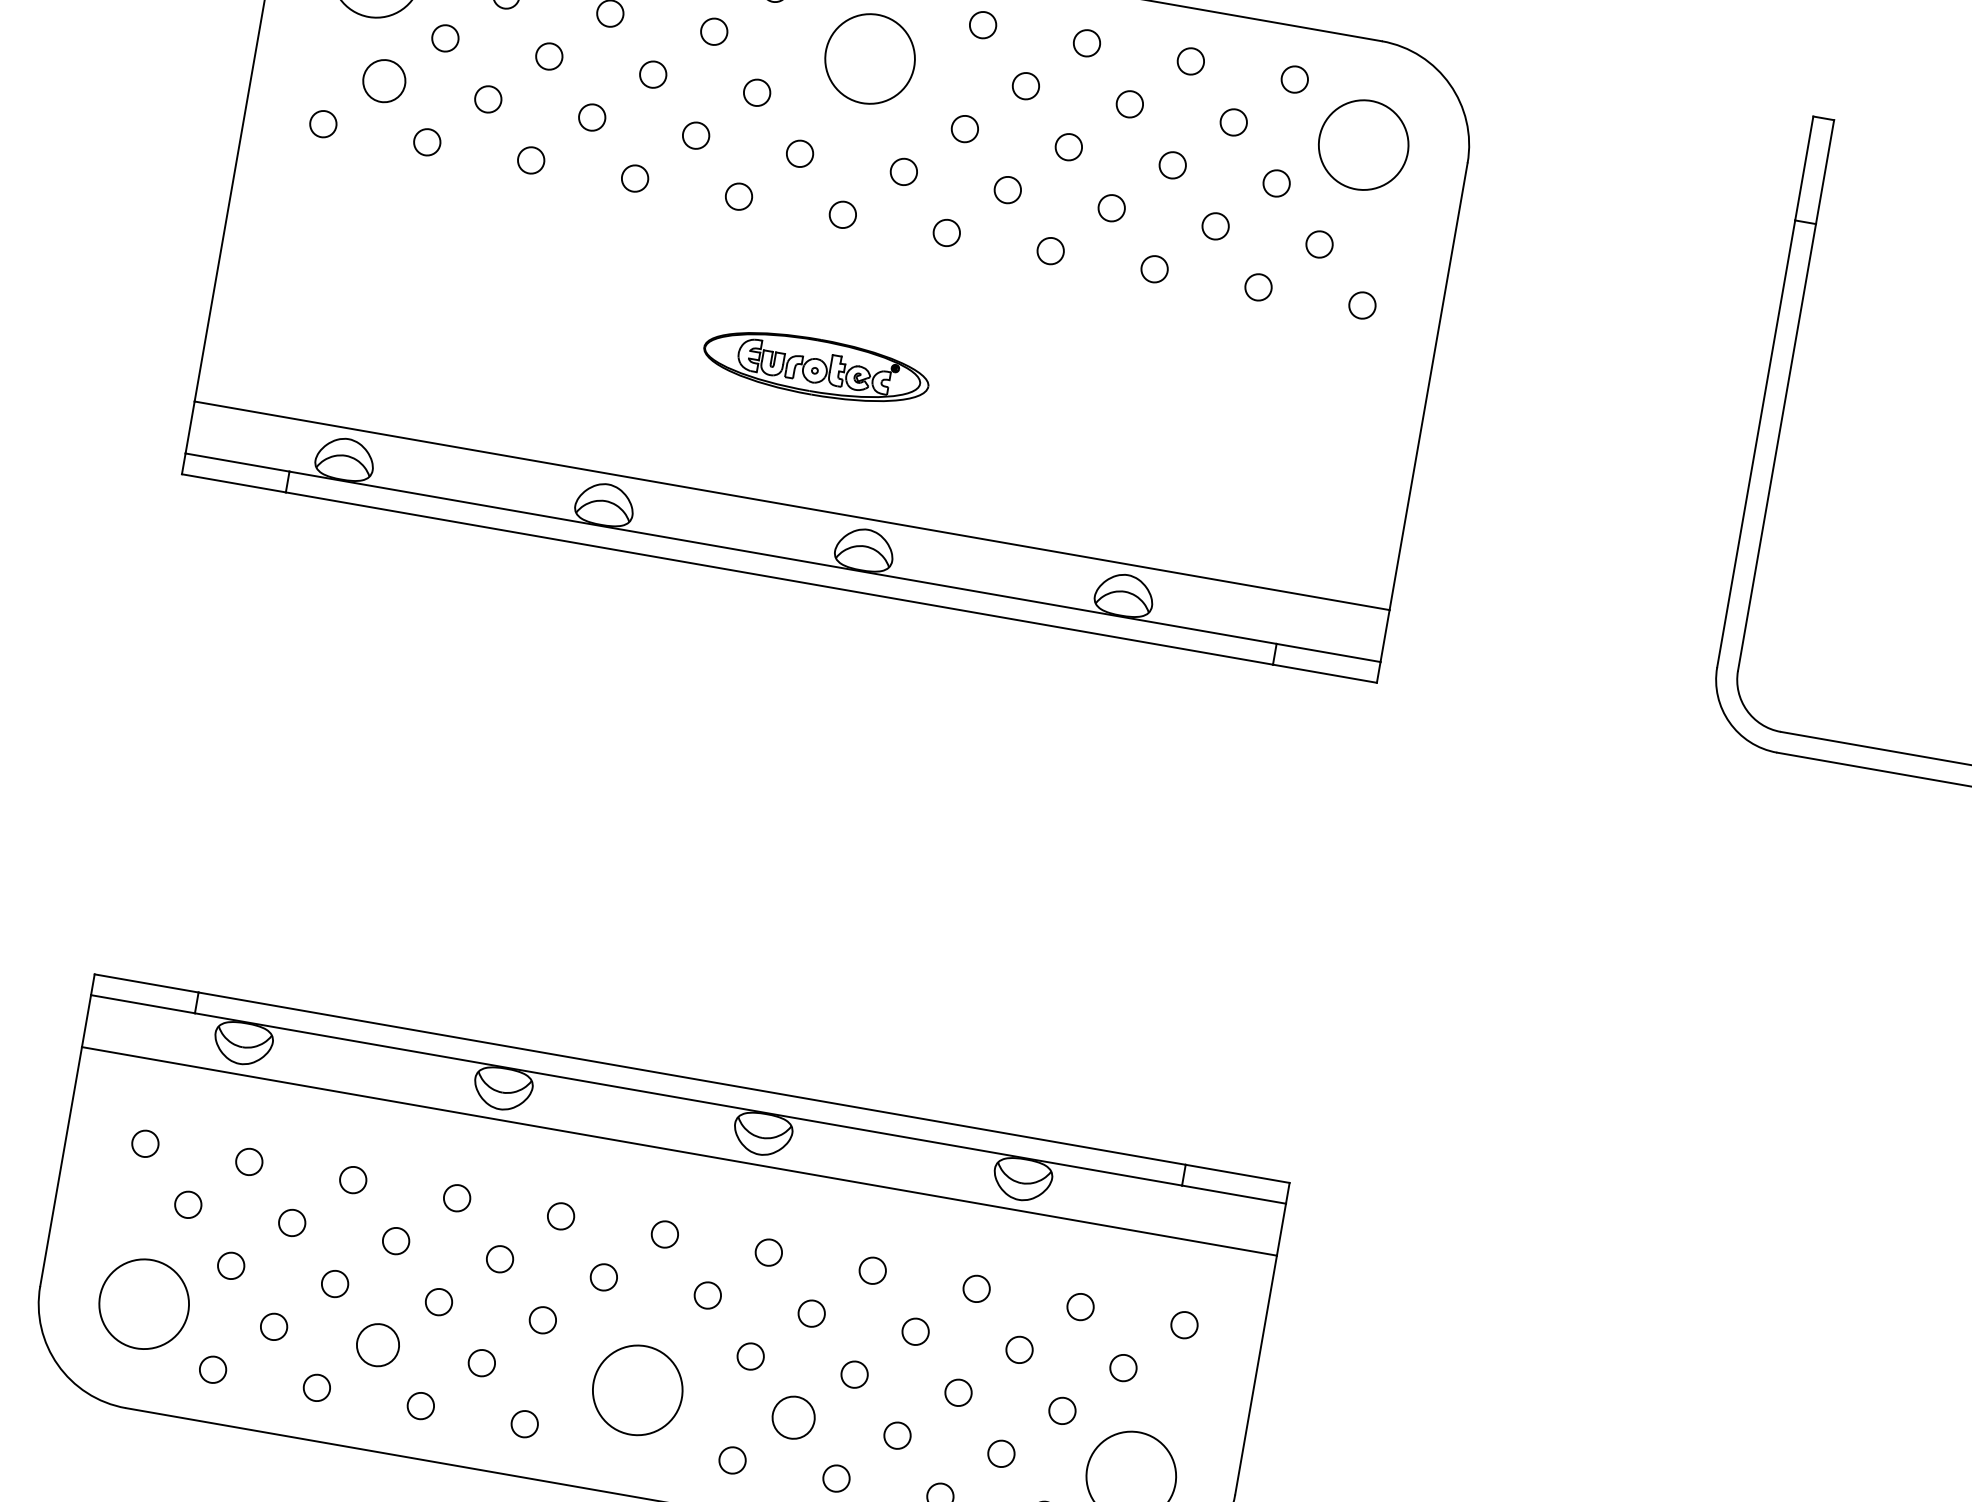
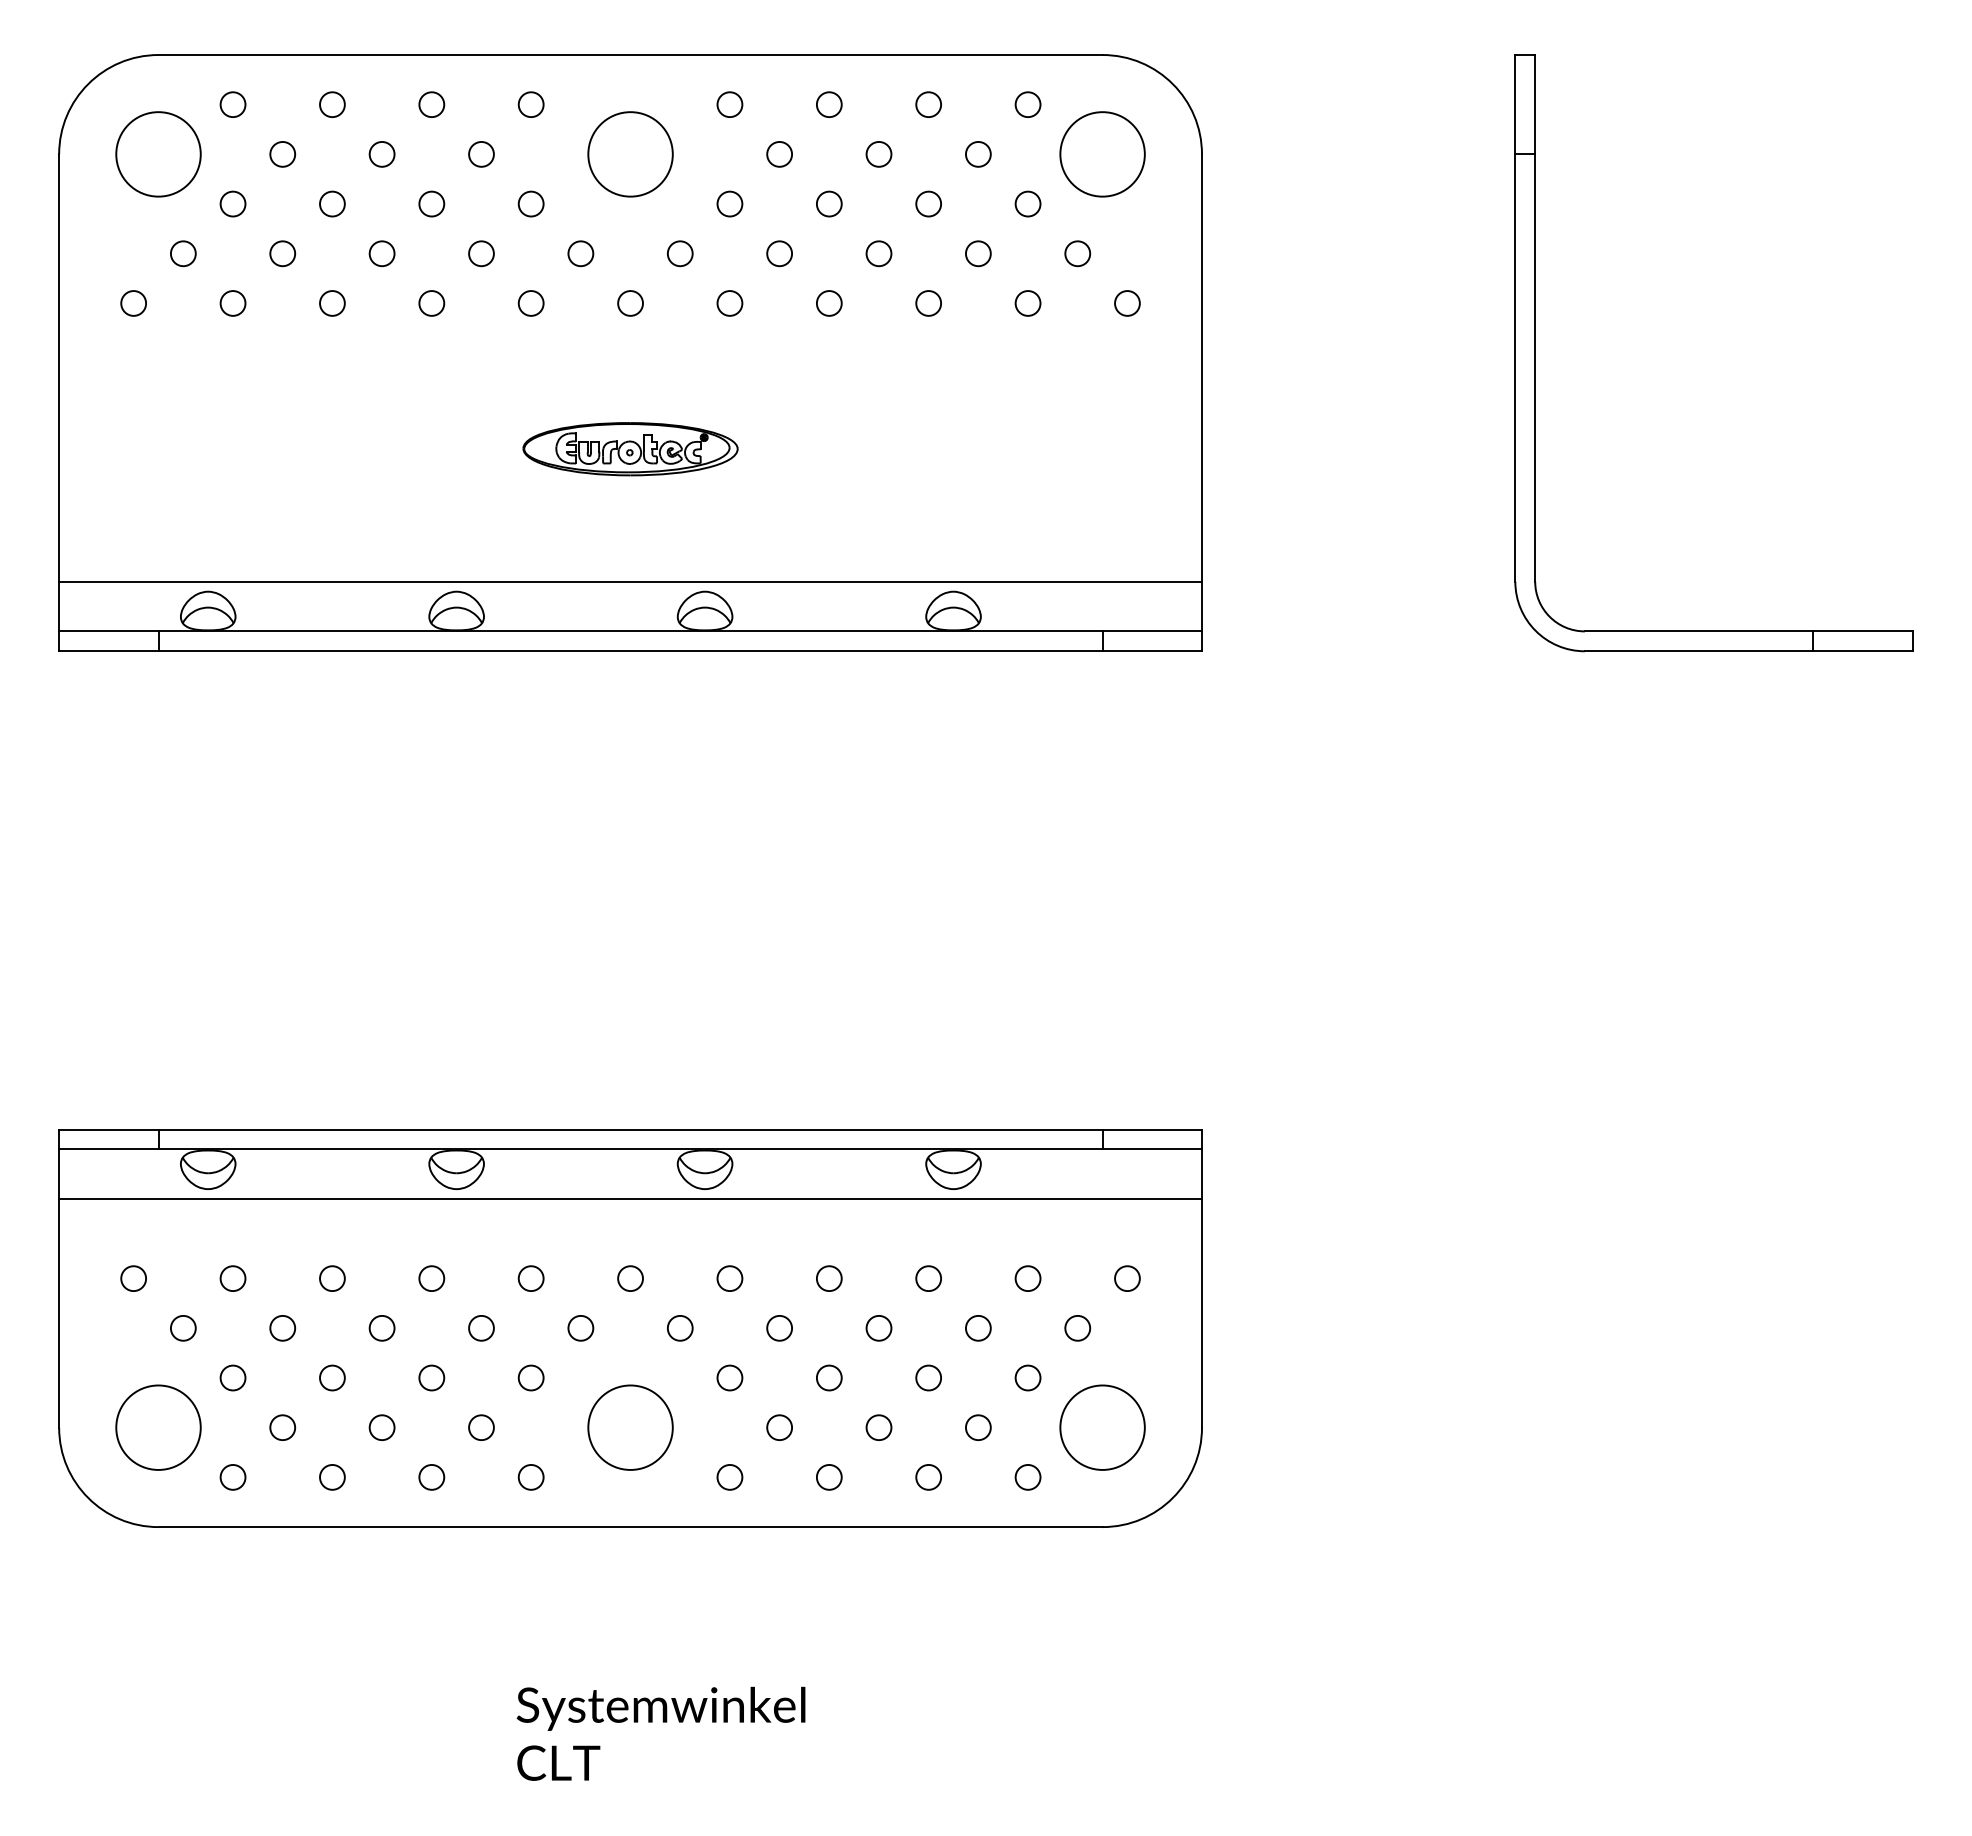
circle: (384, 81) -> (183, 253), size x0.62
circle: (377, 1344) -> (381, 1427), size x0.62
circle: (793, 1417) -> (779, 1427), size x0.62

